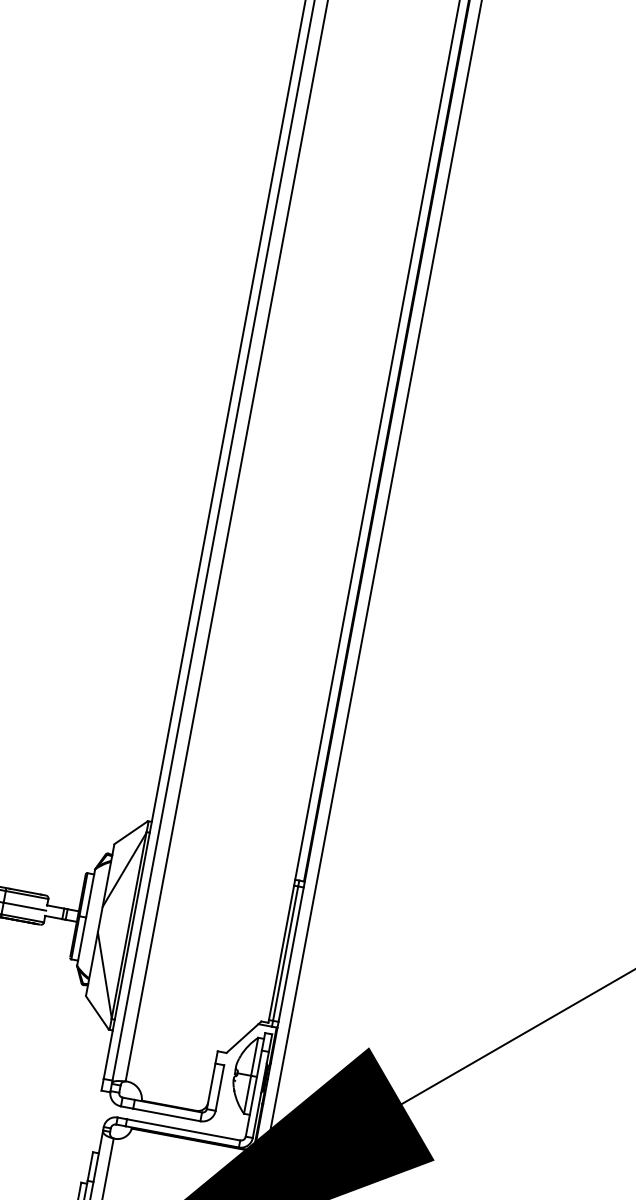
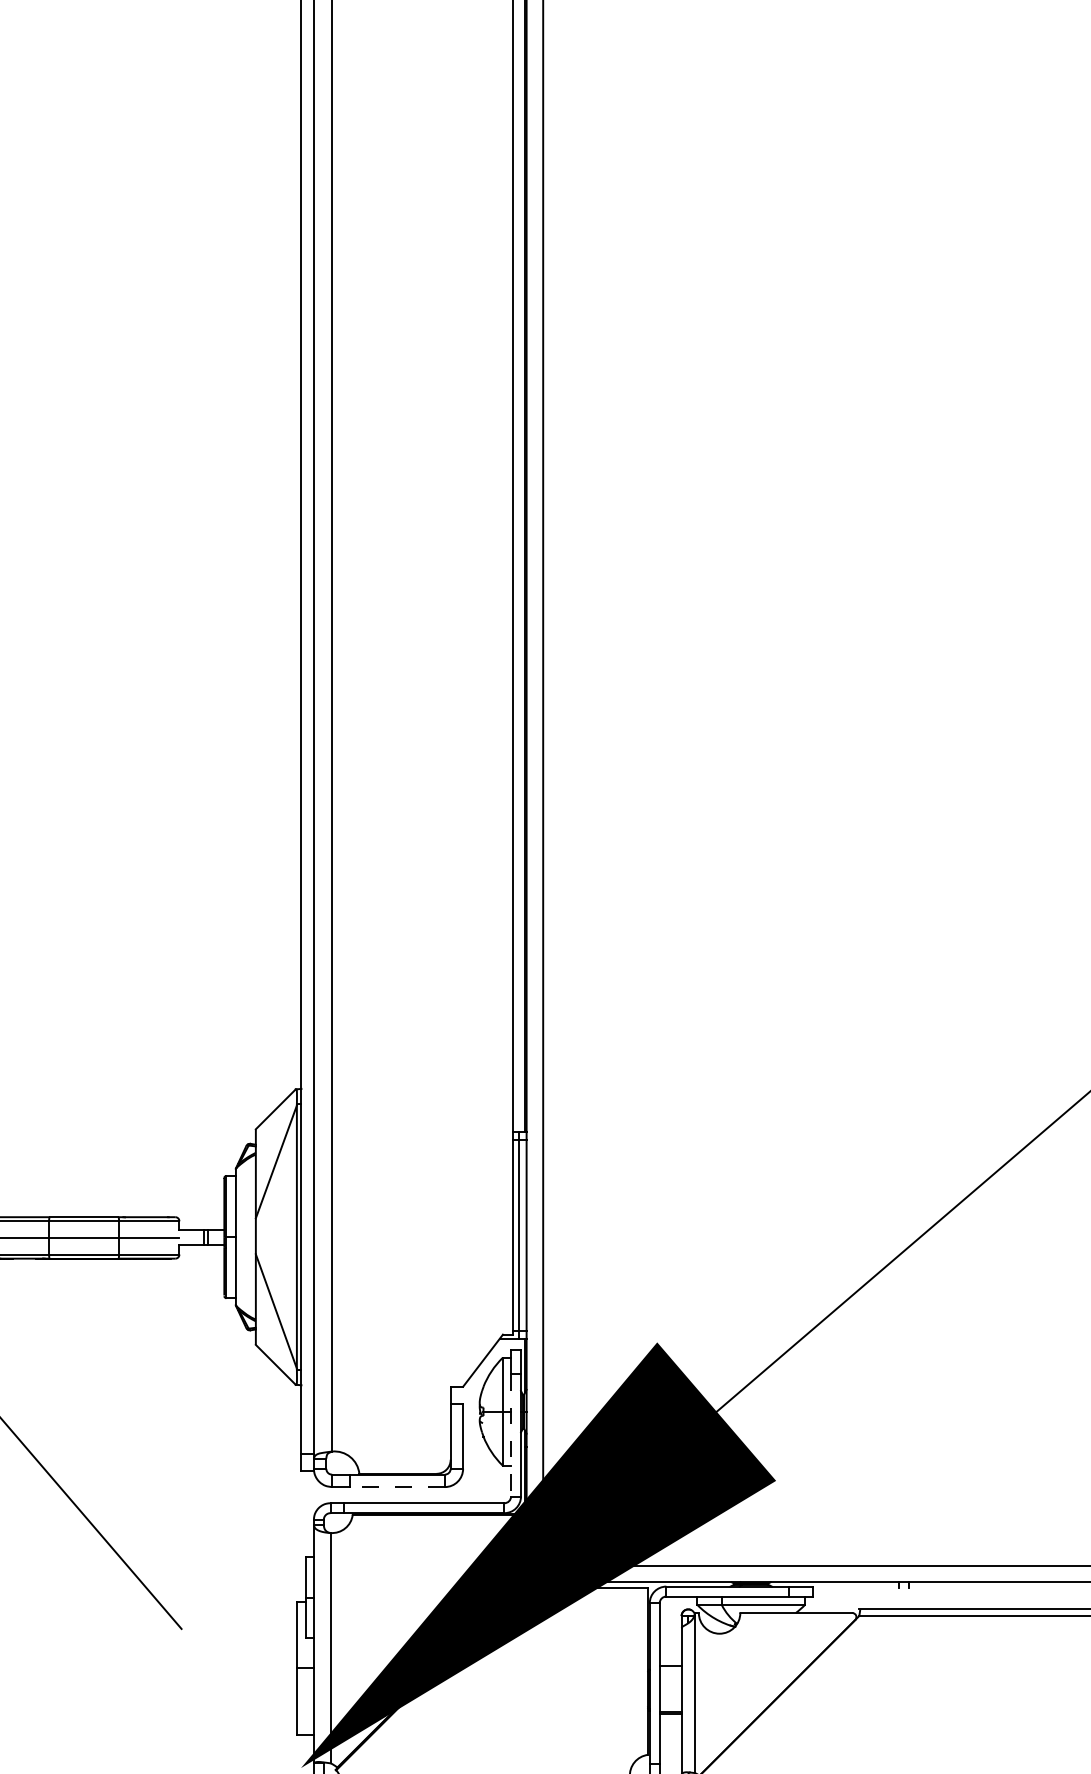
line: (254, 1094) -> (511, 1436), solid -> dashed
line: (166, 1115) -> (397, 1487), solid -> dashed

